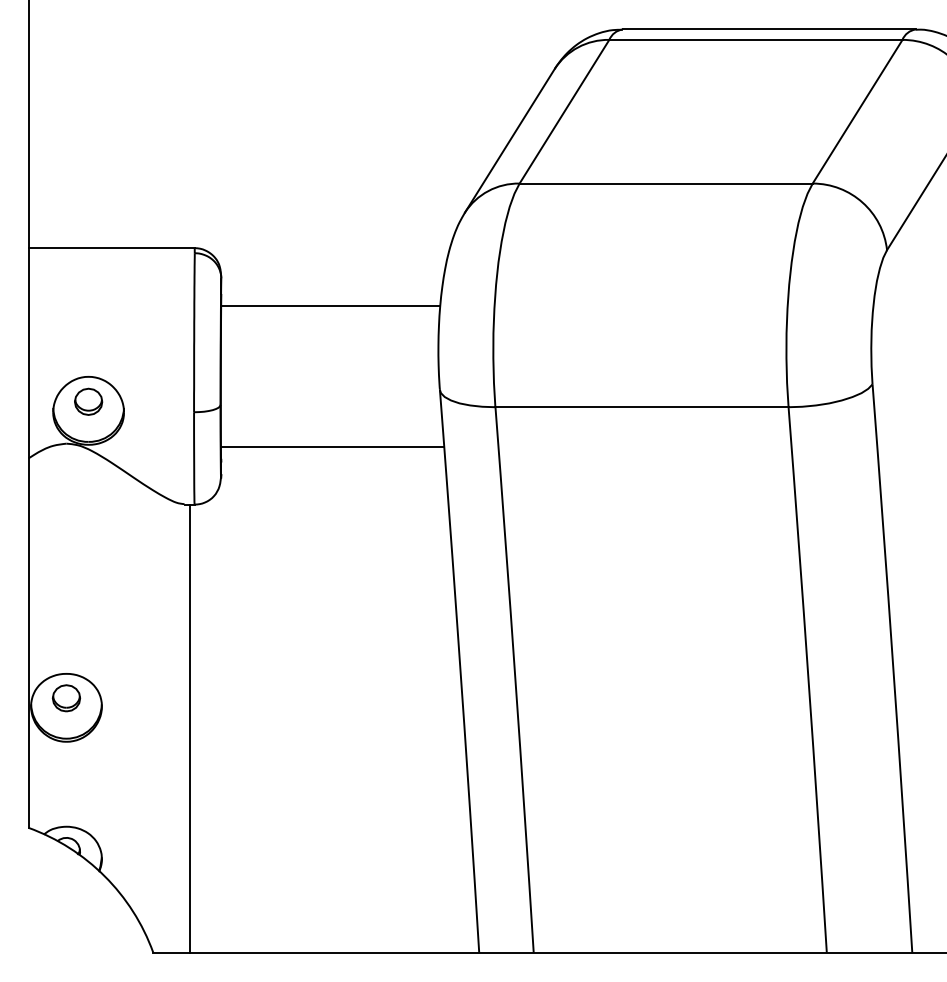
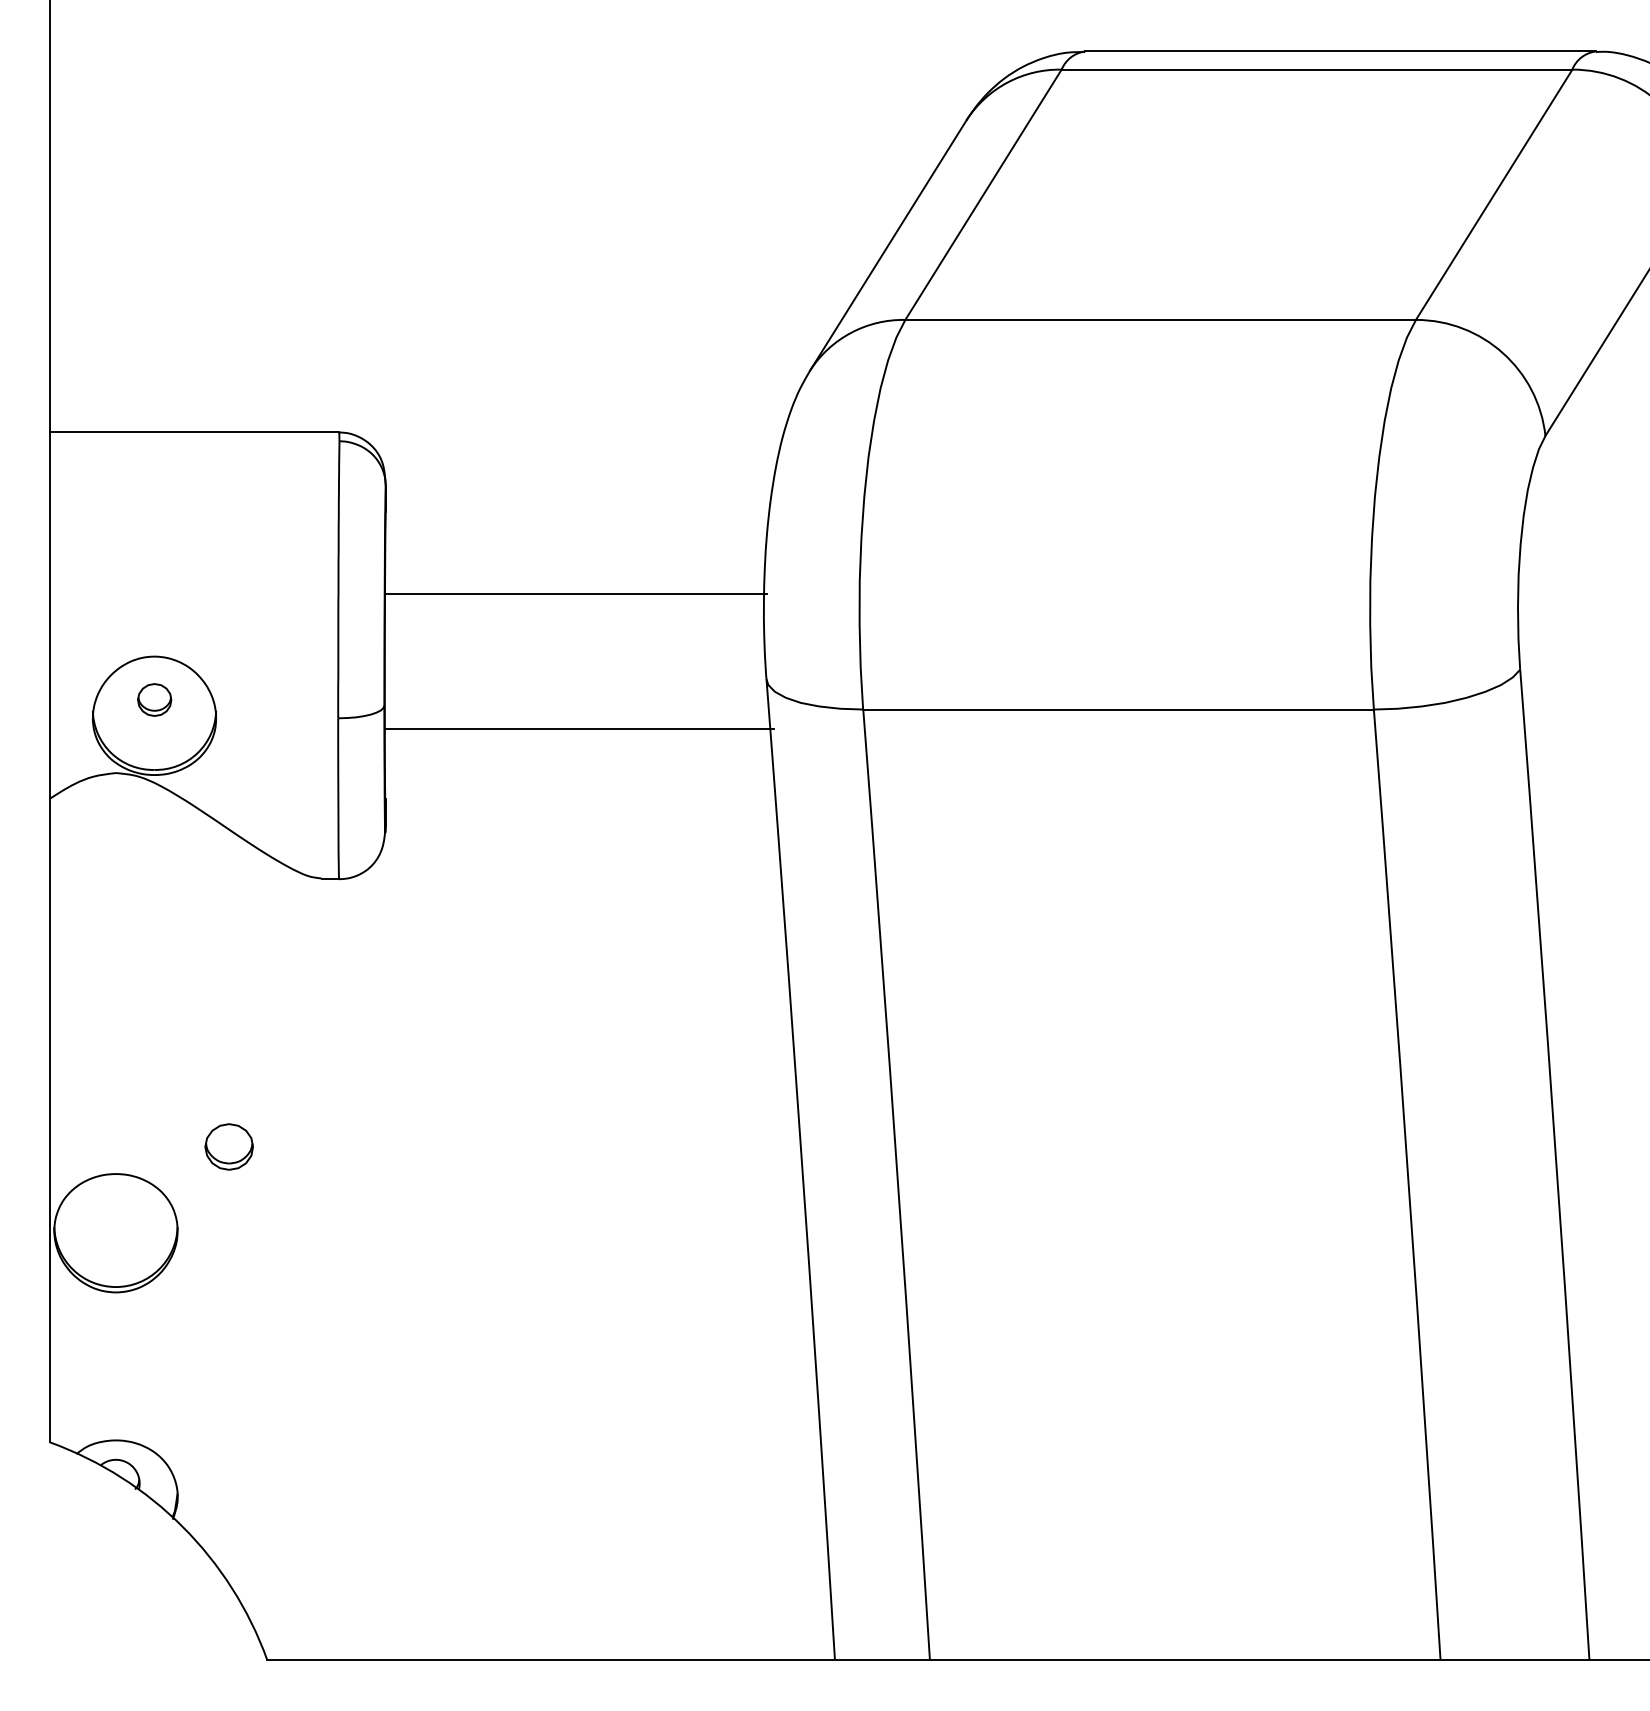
line: (330, 305) -> (575, 593), moved
part: (88, 401) -> (154, 699), size x0.7
line: (332, 447) -> (579, 729), moved
part: (66, 698) -> (229, 1147), moved
line: (190, 728) -> (331, 1269), removed

